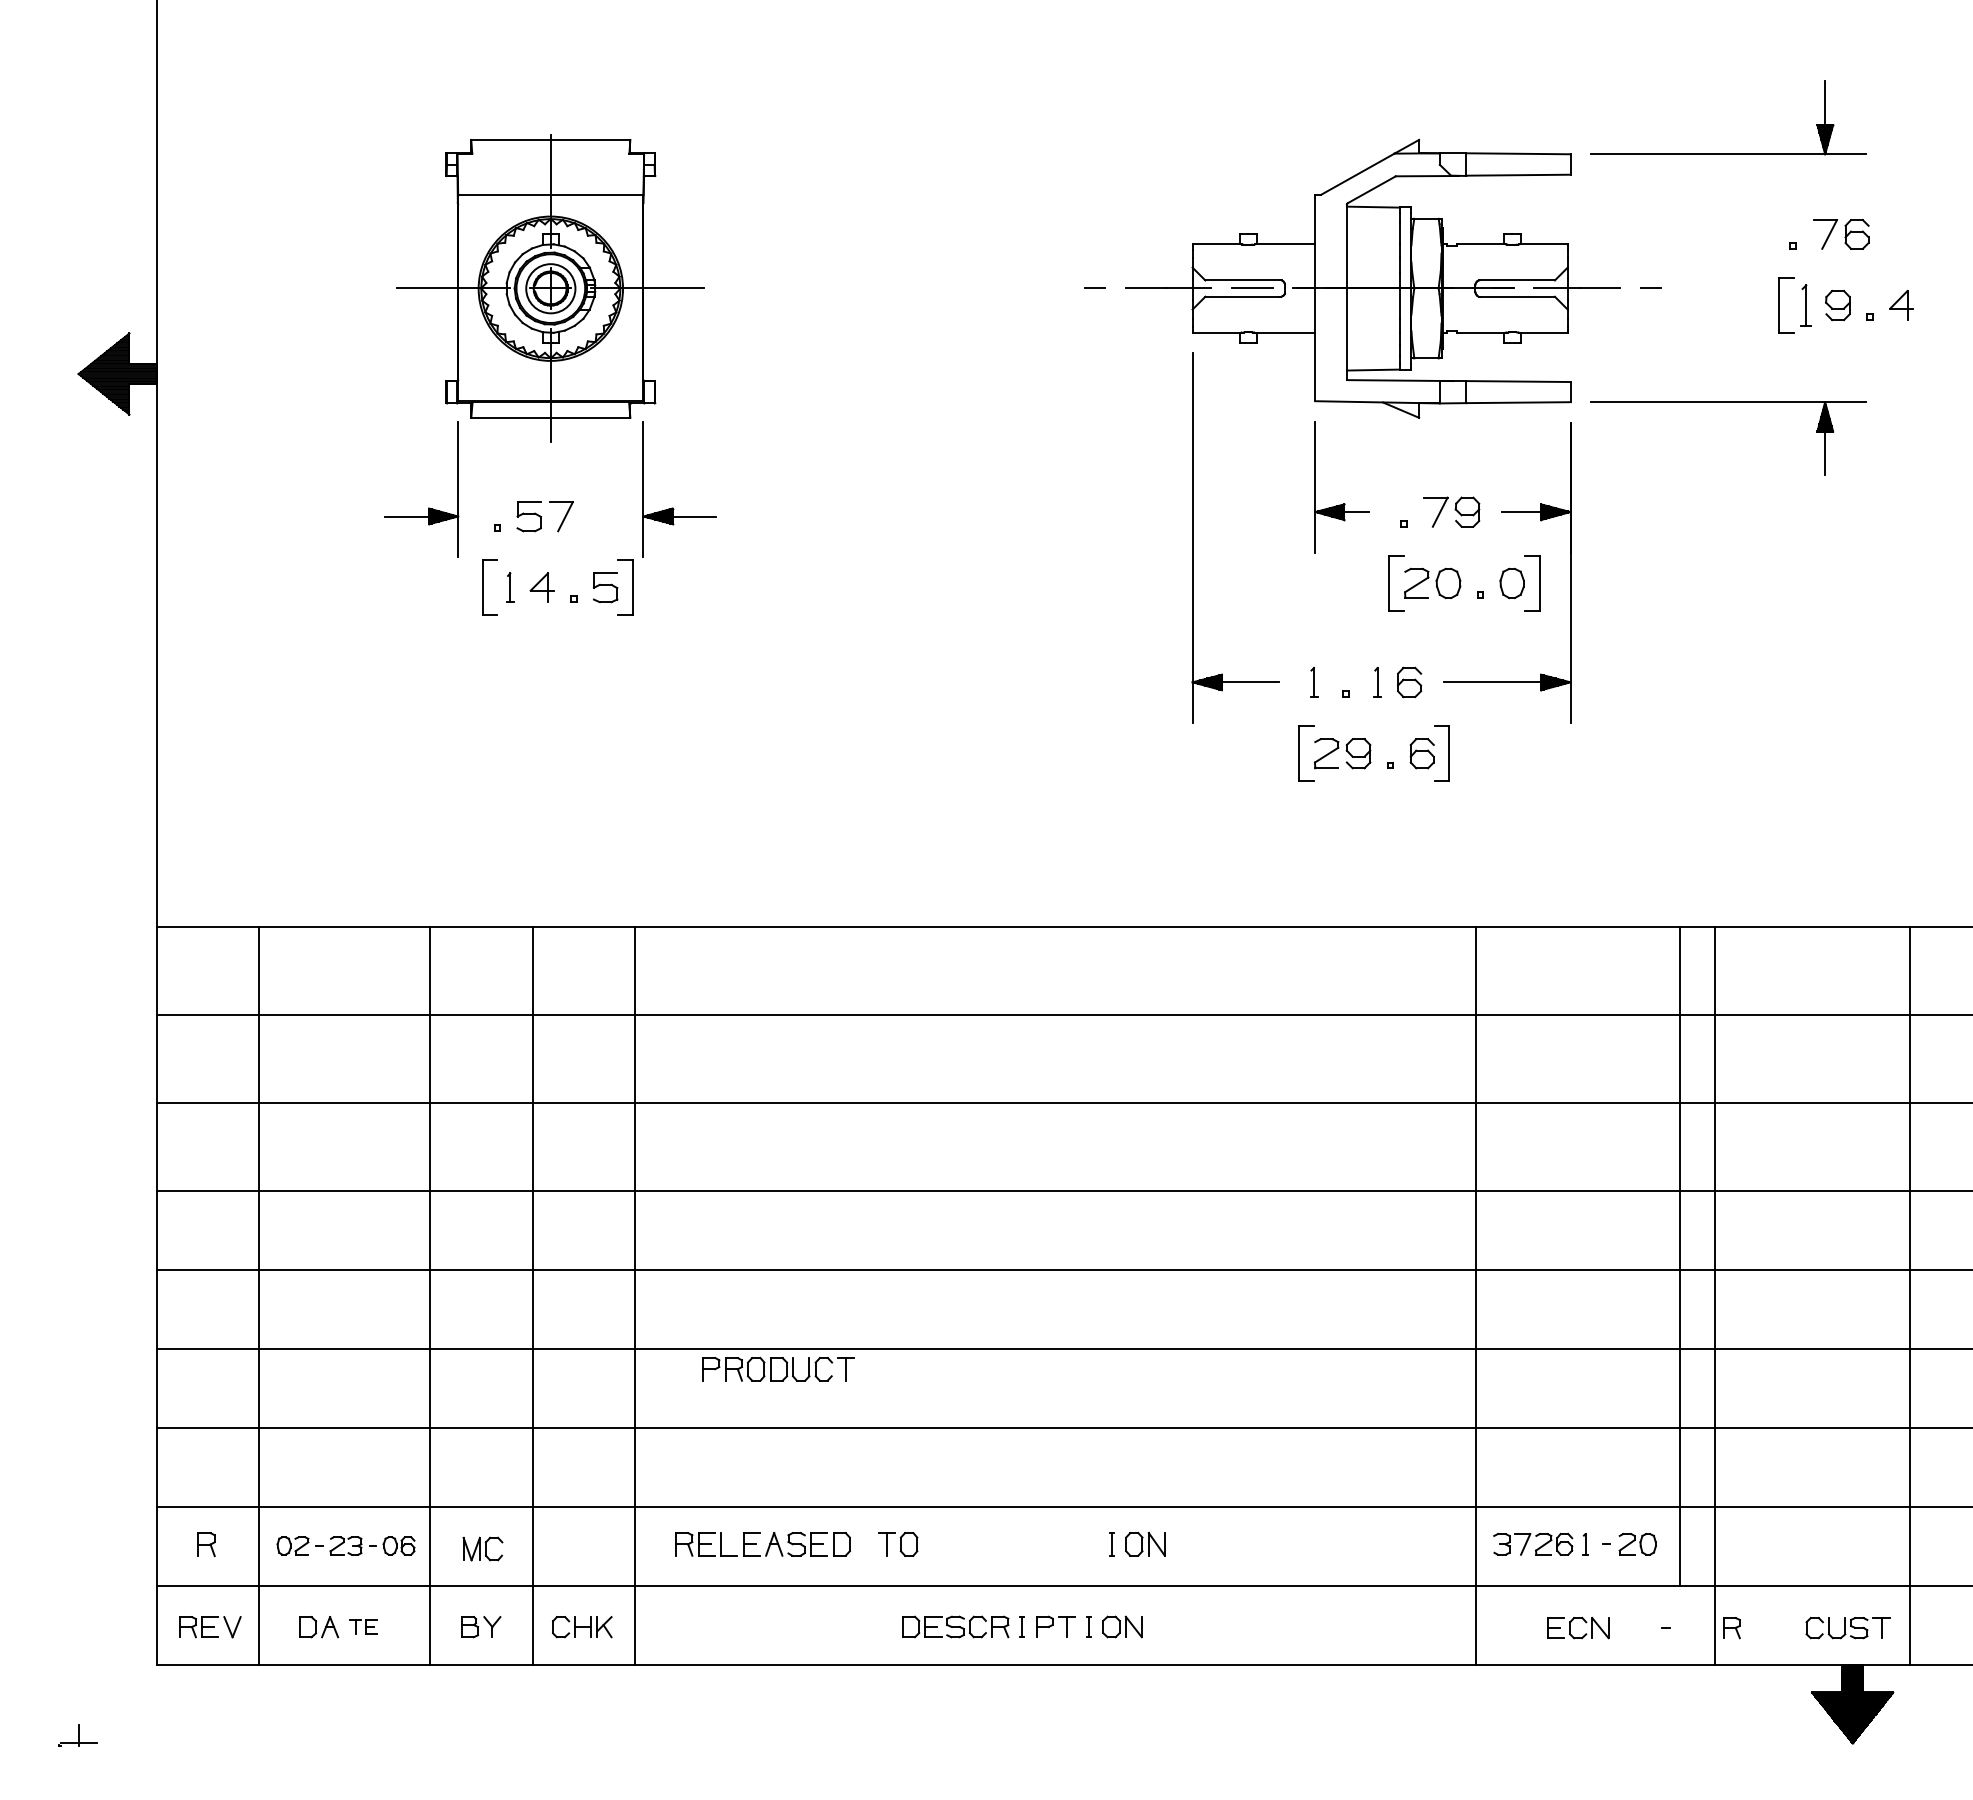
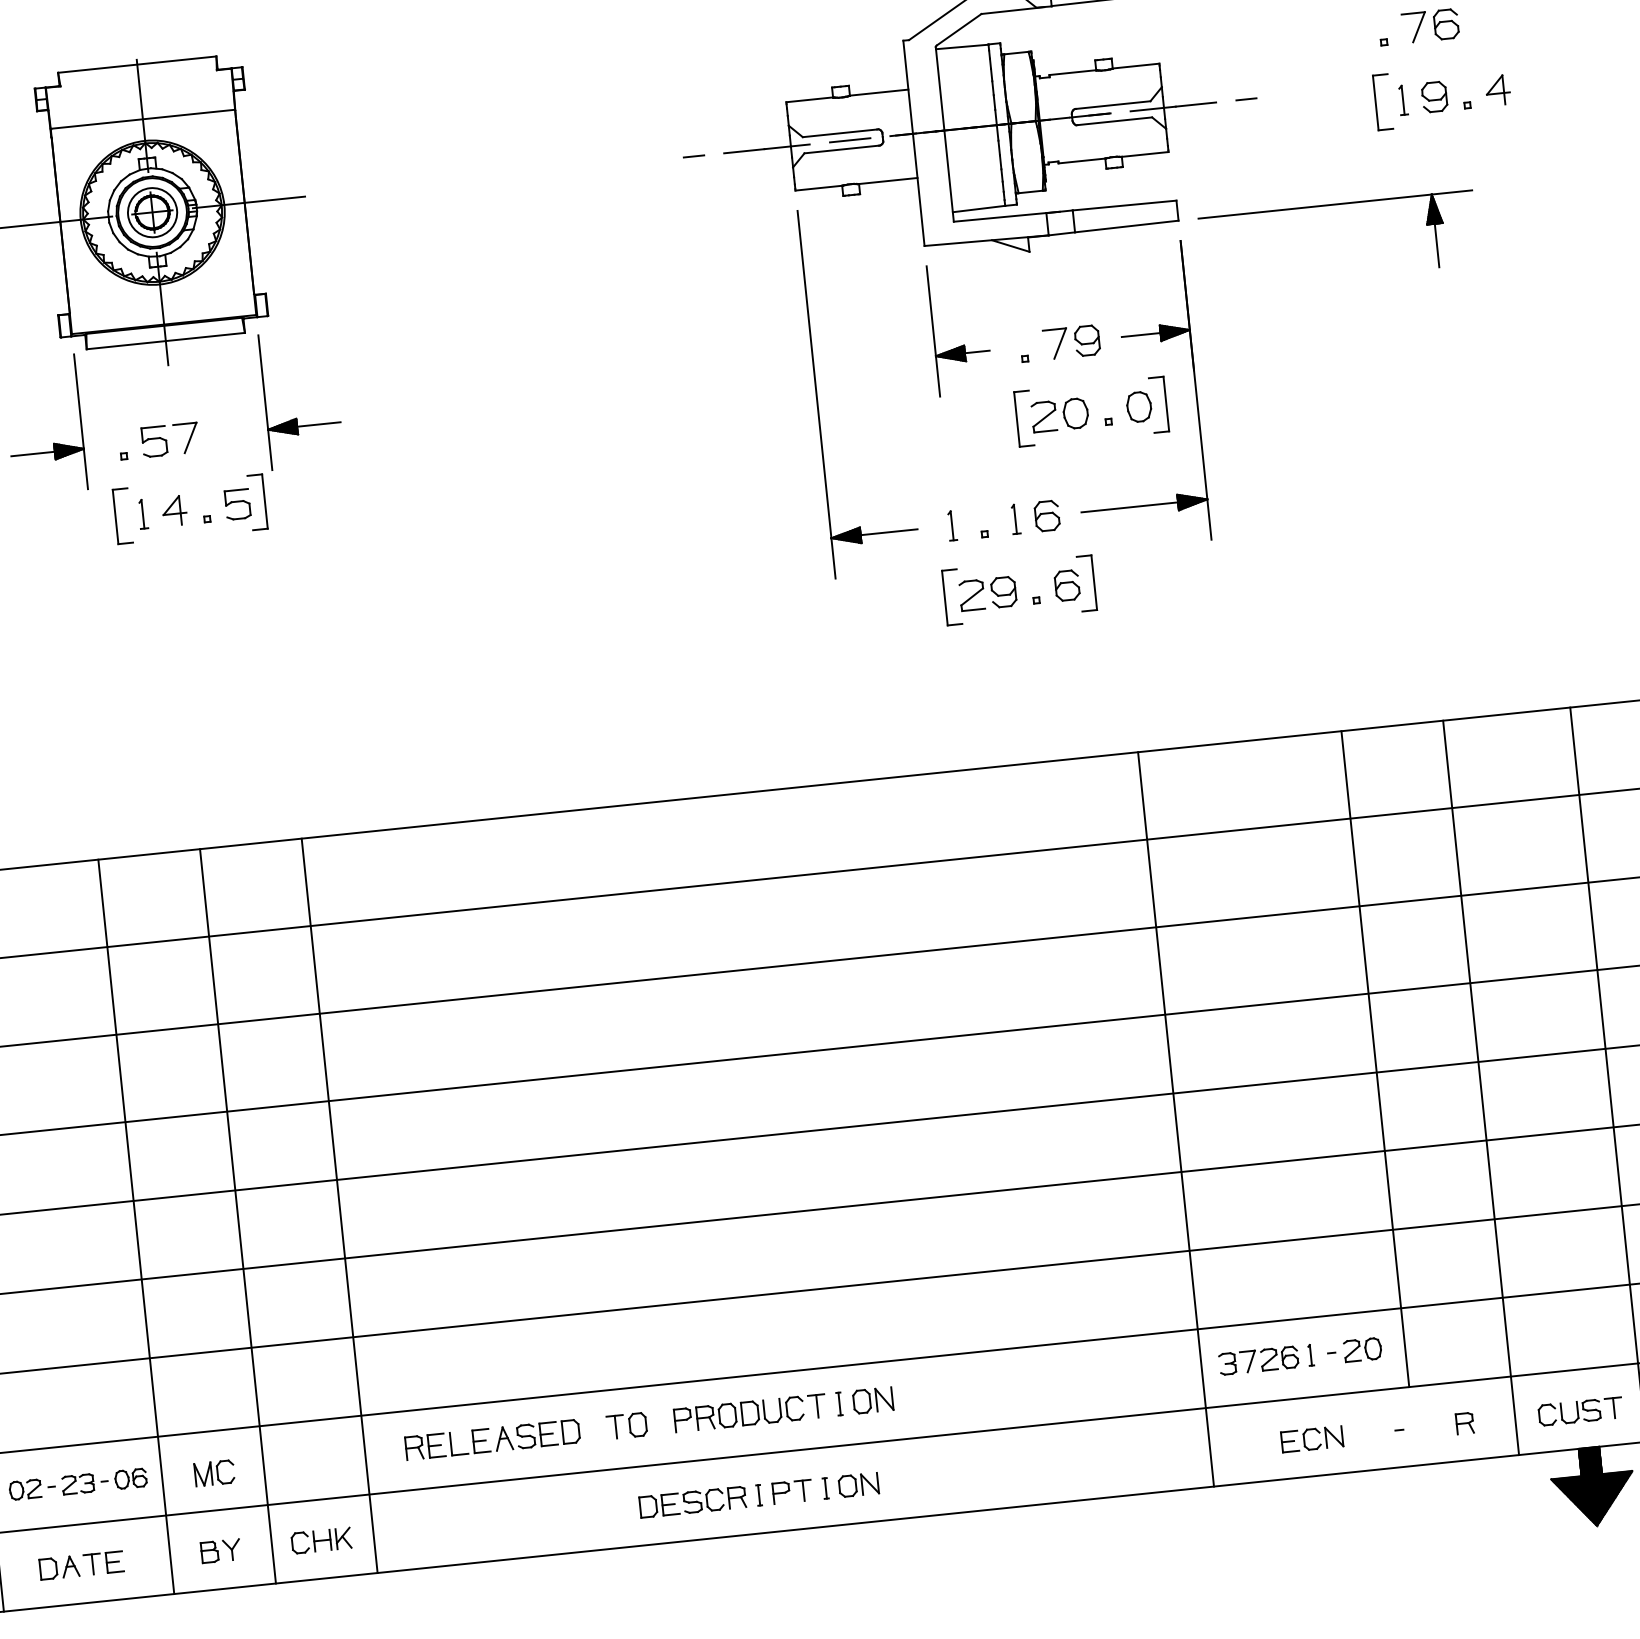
part: (1806, 304) -> (1403, 99), size x0.71
line: (1715, 1295) -> (1481, 1087), moved
part: (778, 1369) -> (749, 1413), moved
part: (363, 1626) -> (103, 1562), size x1.43

